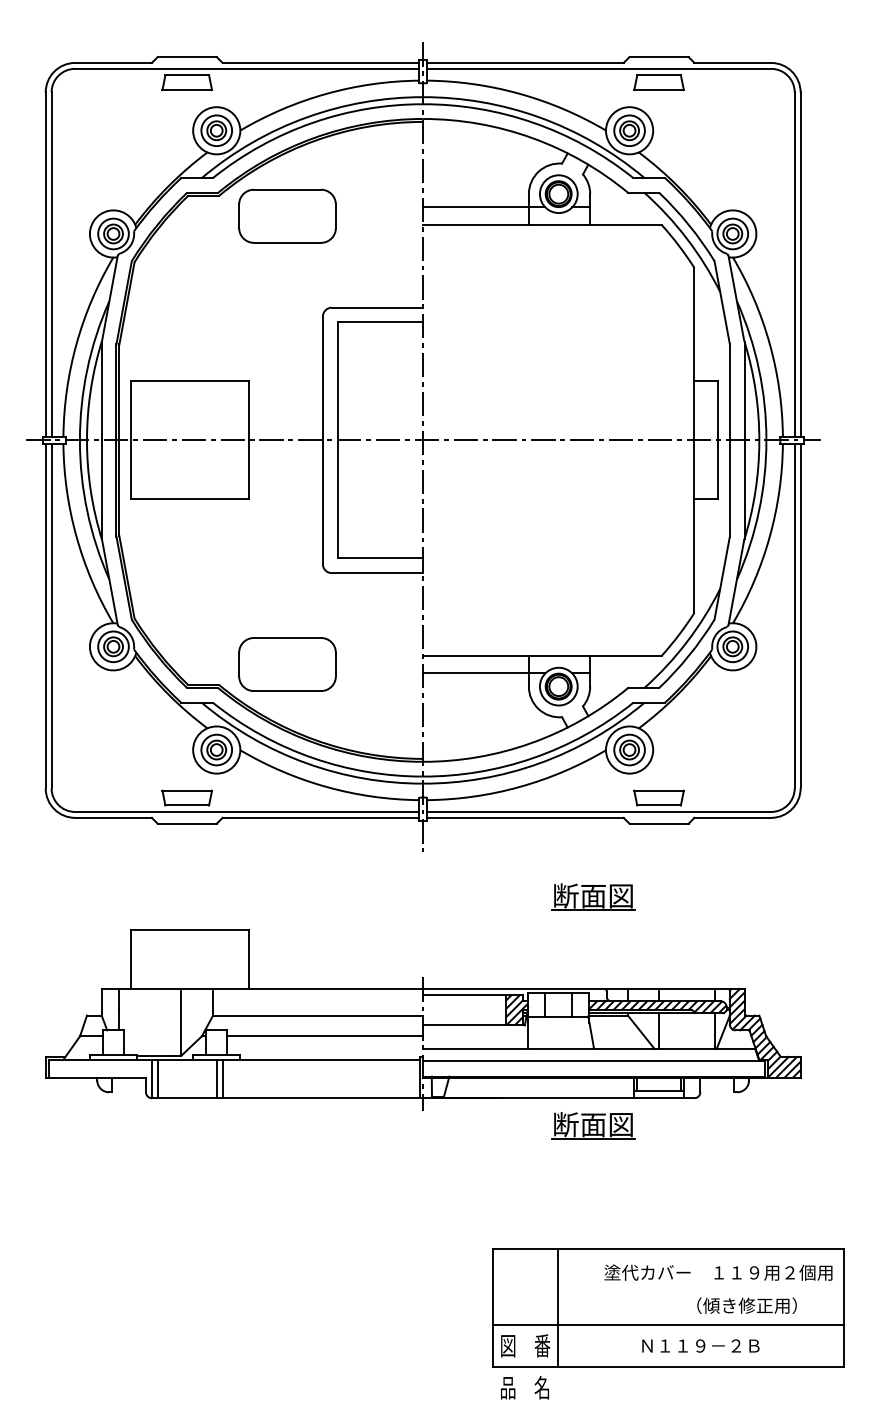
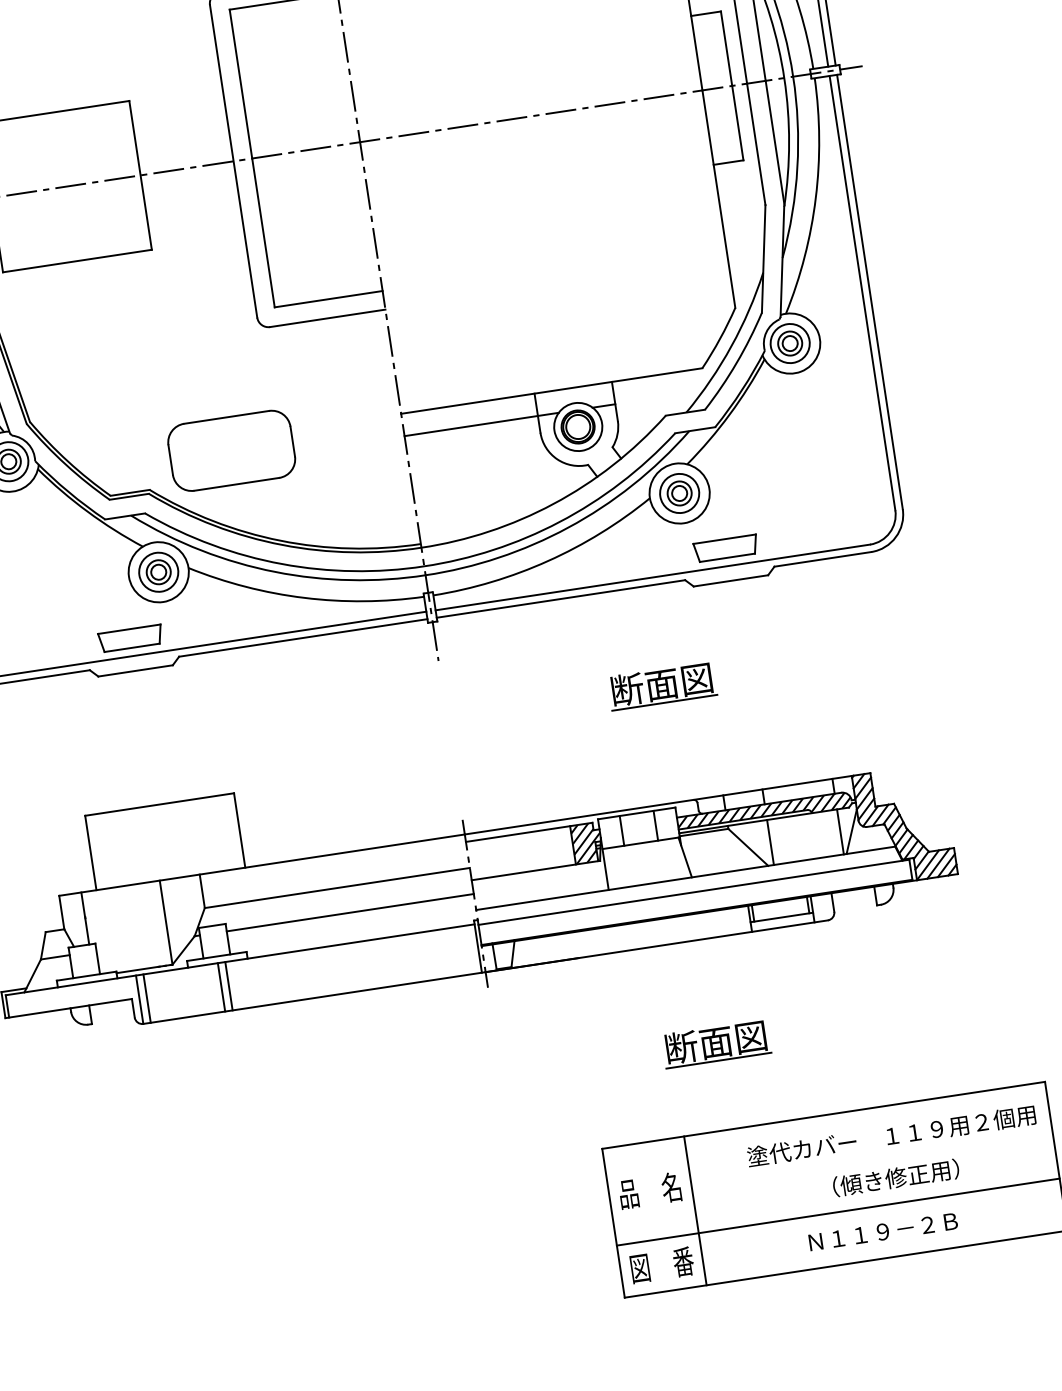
part: (593, 1125) -> (716, 1043), moved
text: (746, 1305) -> (895, 1177), moved
text: (524, 1387) -> (649, 1190), moved

